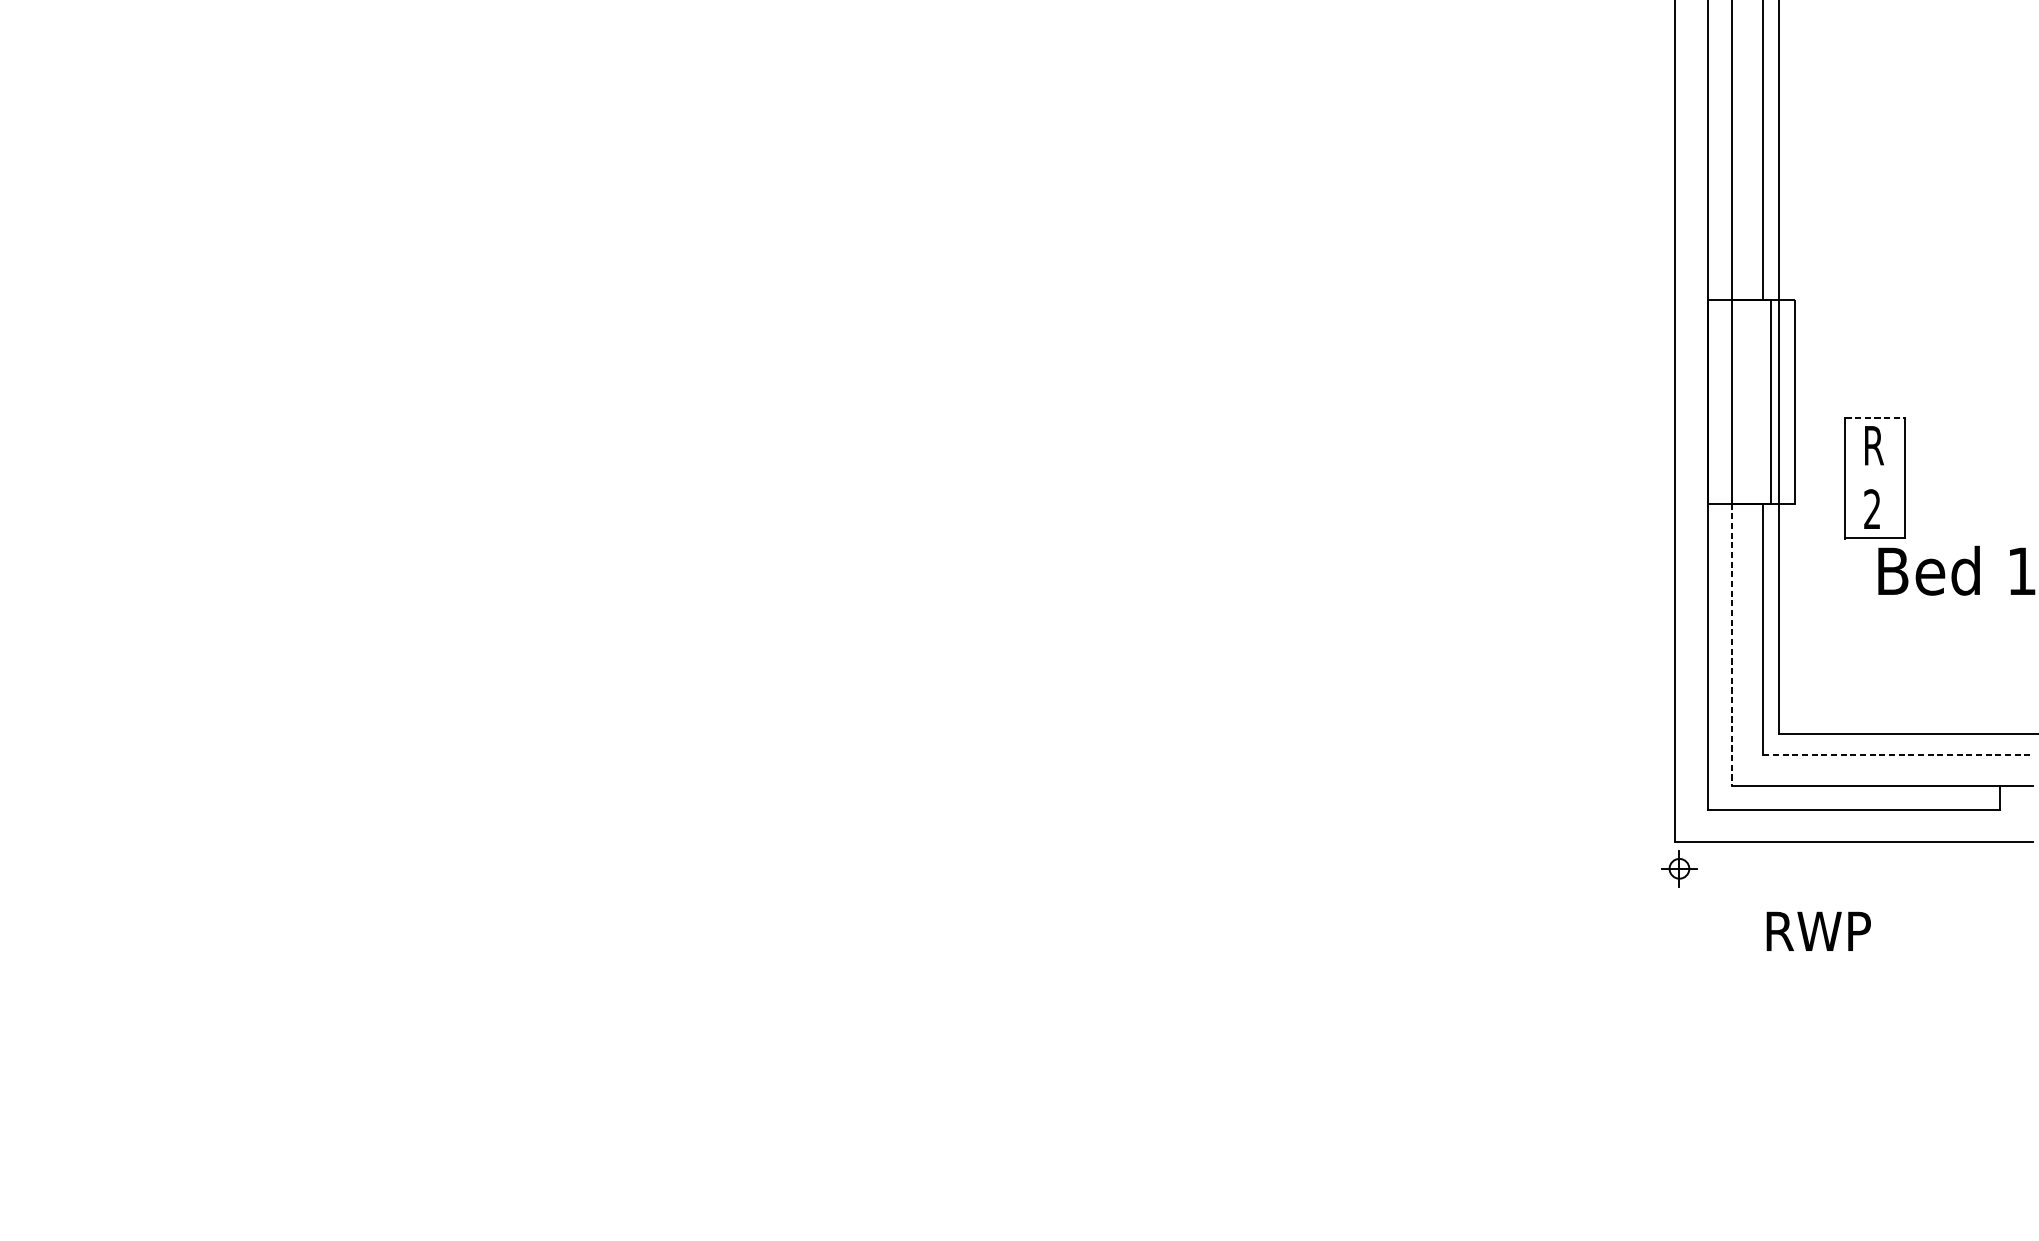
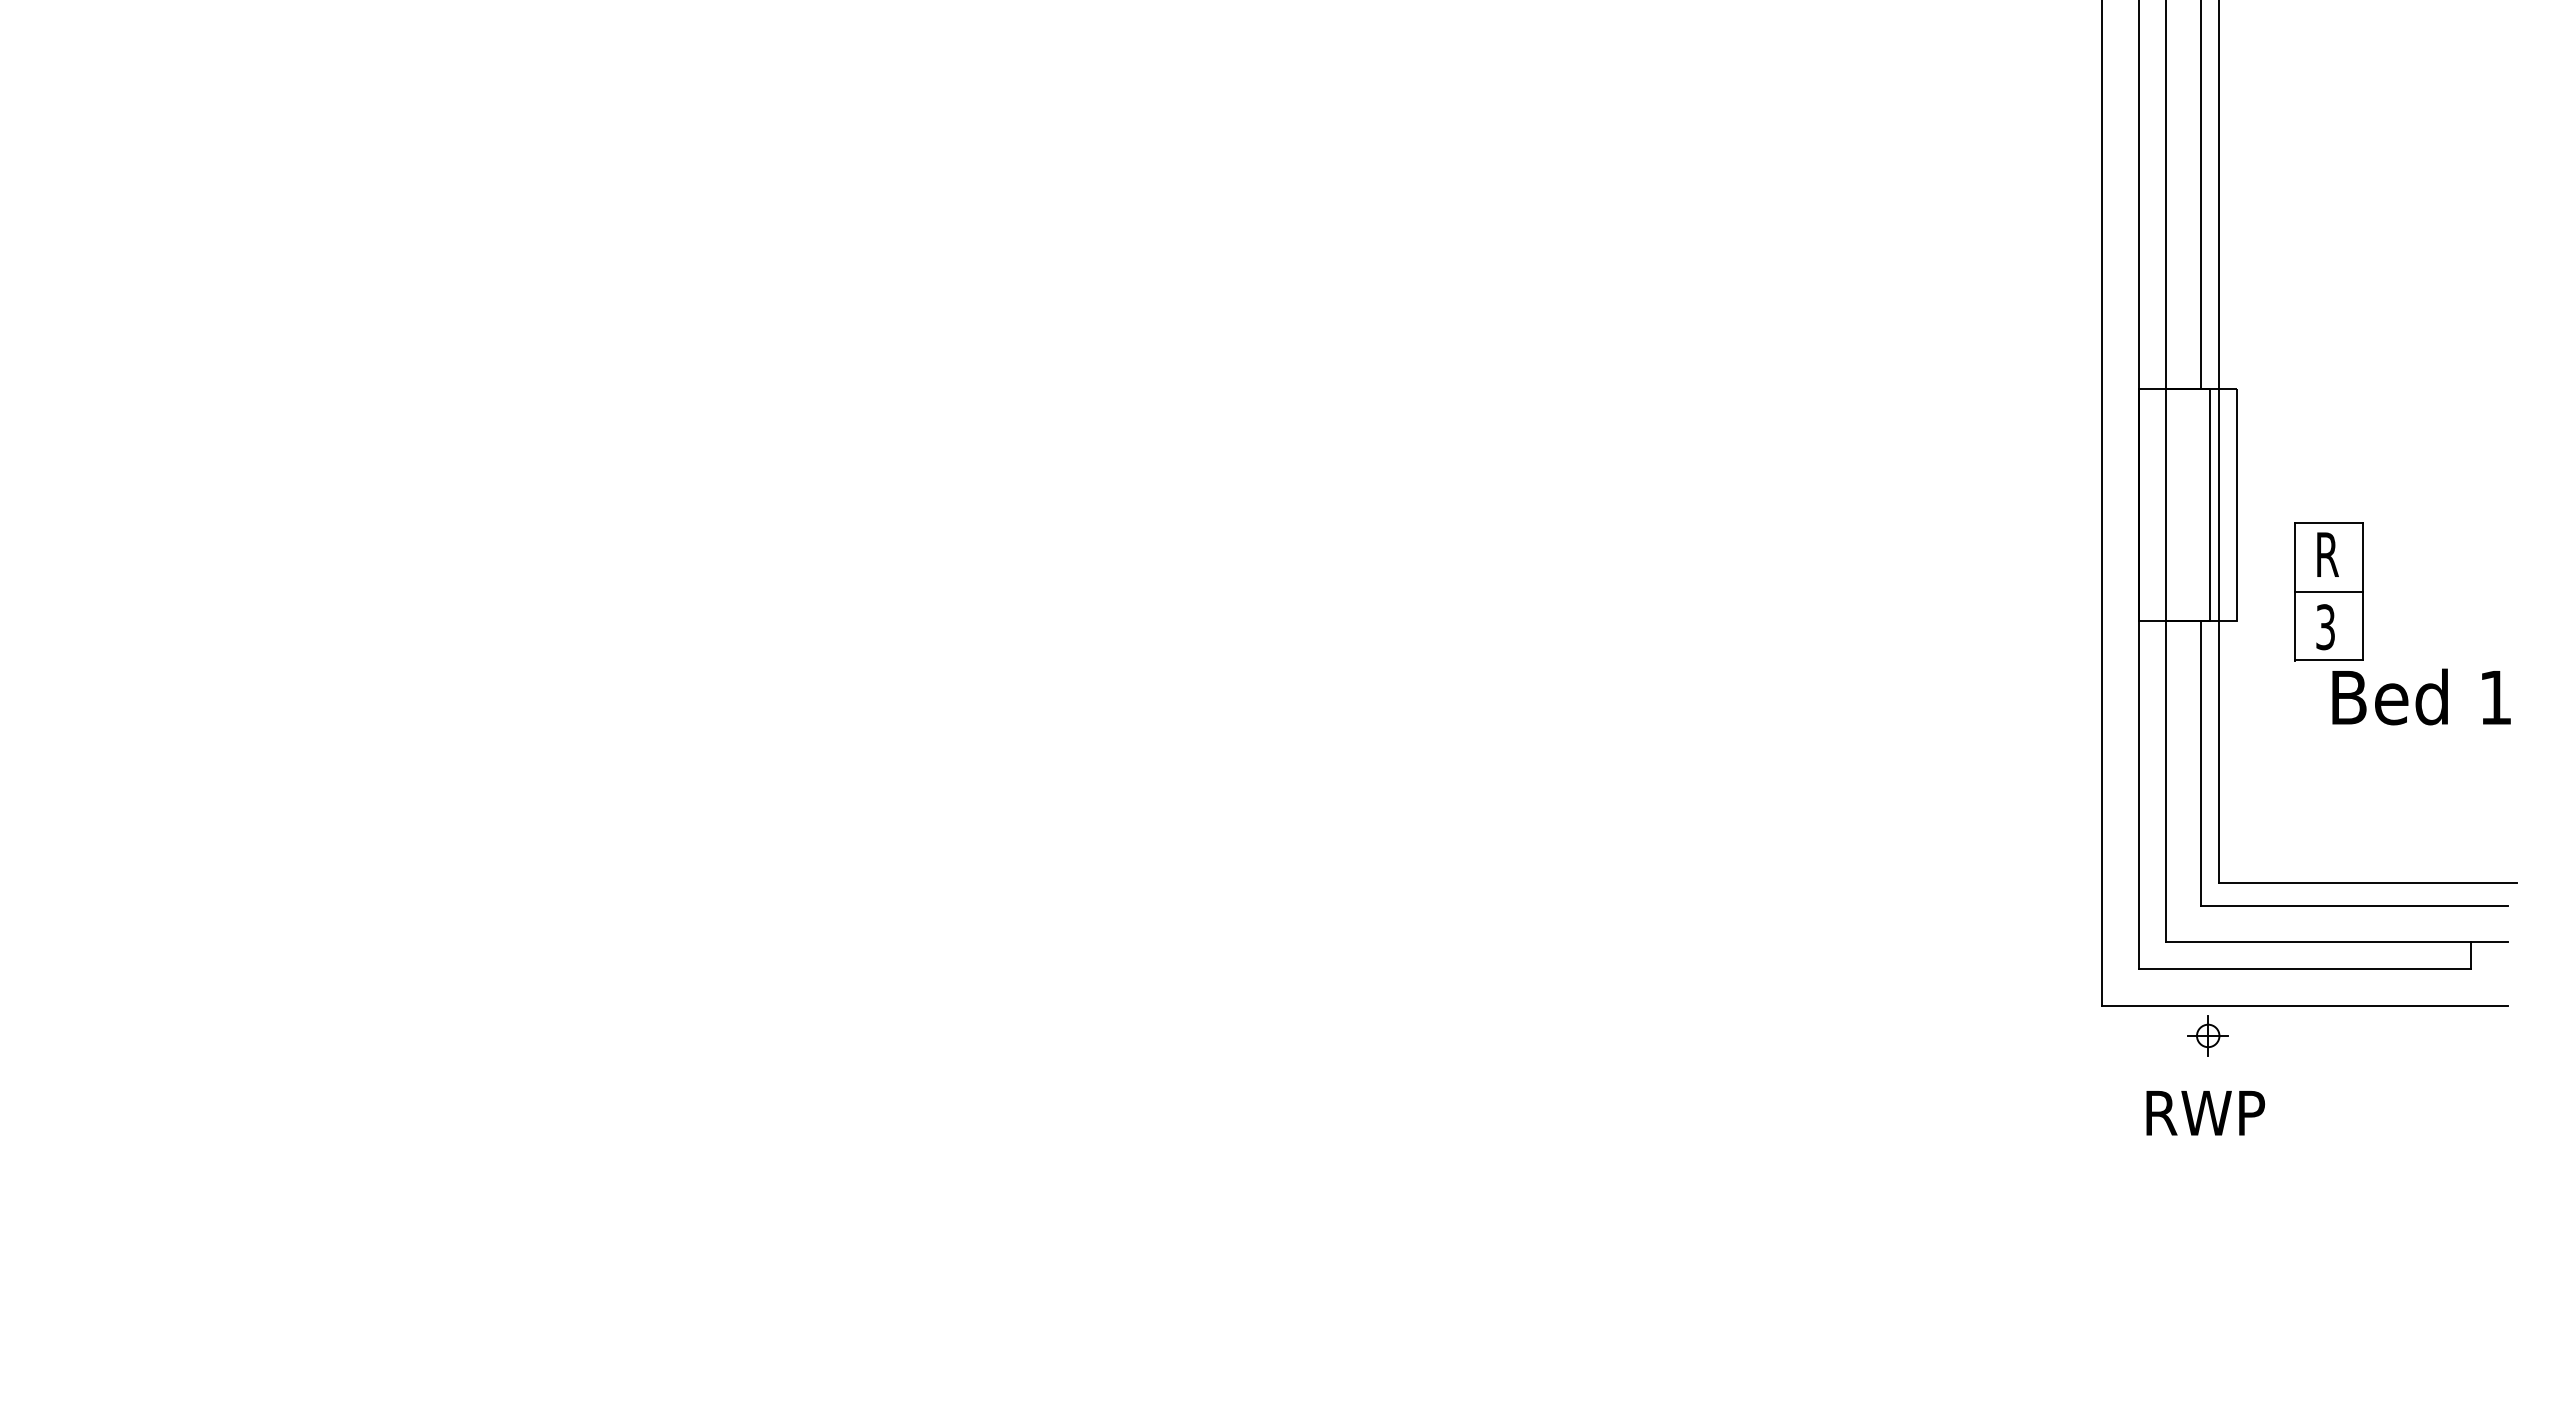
line: (1875, 417) -> (2329, 522), dashed -> solid
line: (1874, 478) -> (2328, 591), added
text: (1872, 509) -> (2325, 627), 2 -> 3
line: (1731, 645) -> (2165, 781), dashed -> solid
line: (1898, 754) -> (2355, 906), dashed -> solid
part: (1678, 868) -> (2207, 1035), moved
text: (1818, 931) -> (2205, 1113), moved

